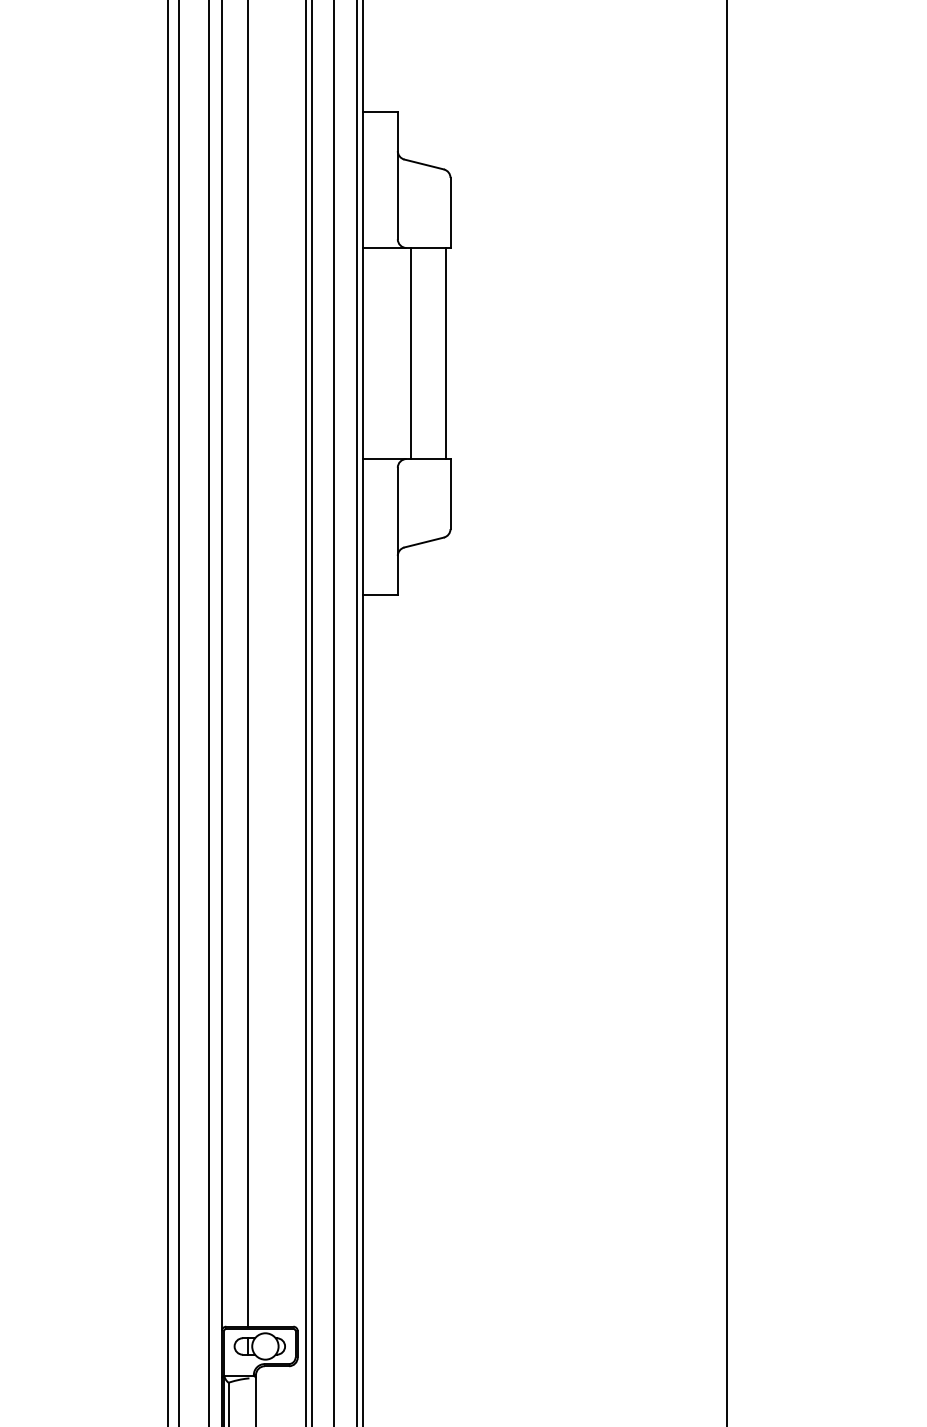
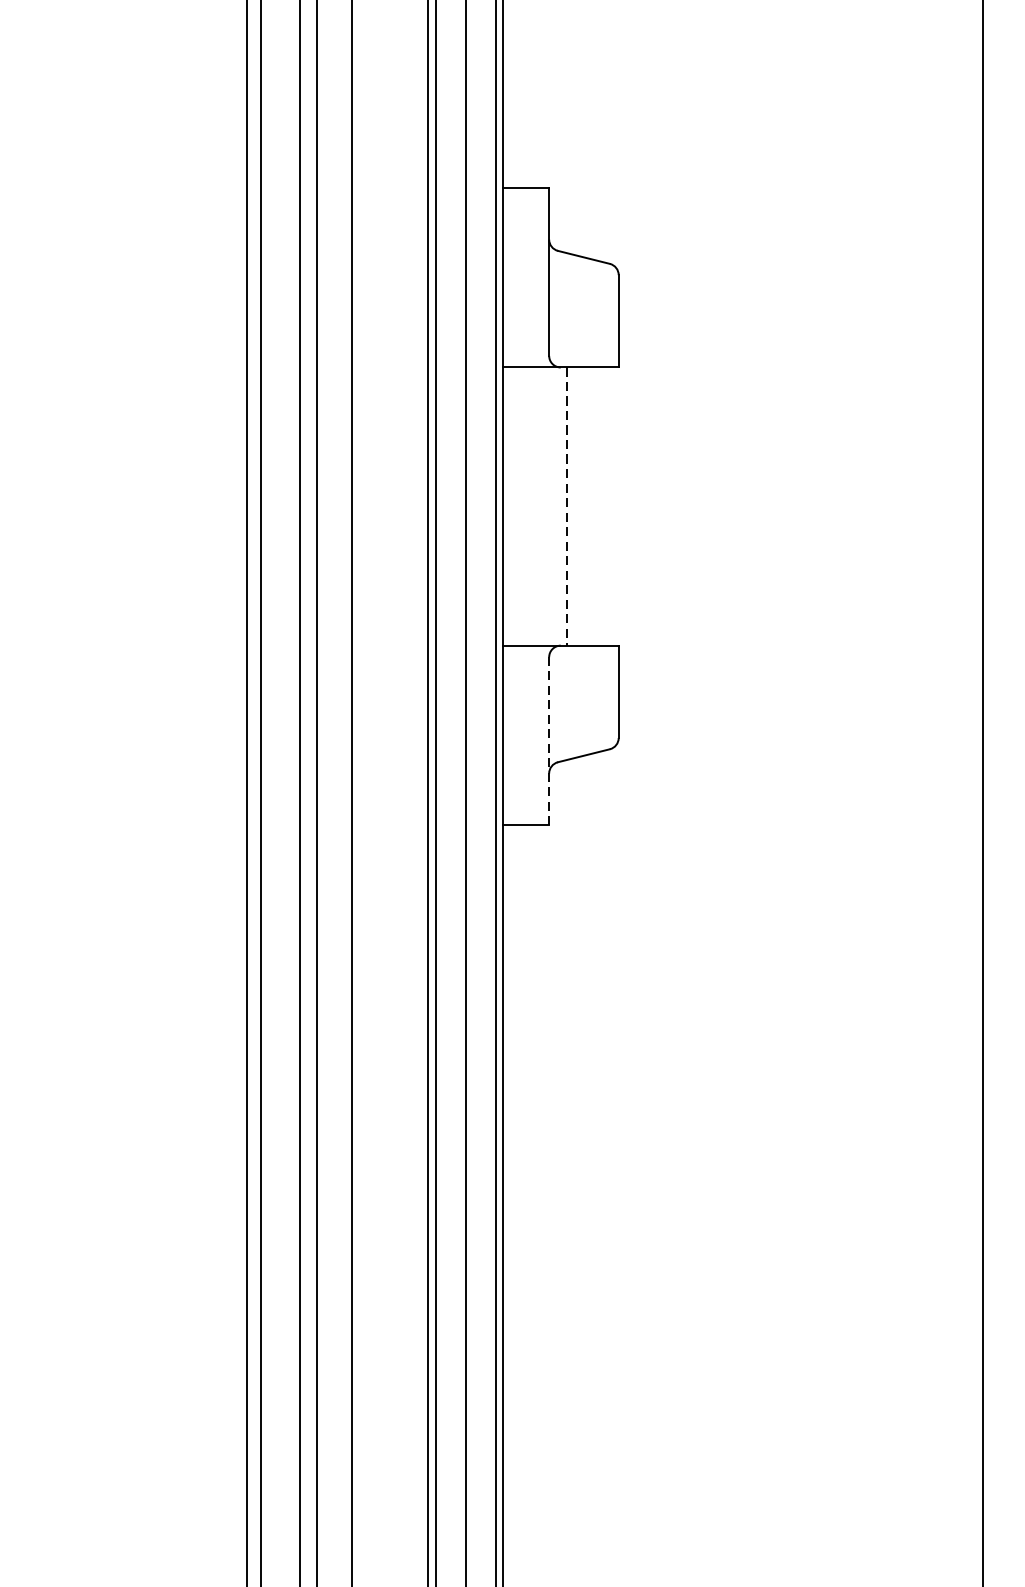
line: (446, 353) -> (613, 506), removed
line: (410, 354) -> (565, 507), solid -> dashed
line: (397, 531) -> (548, 741), solid -> dashed

